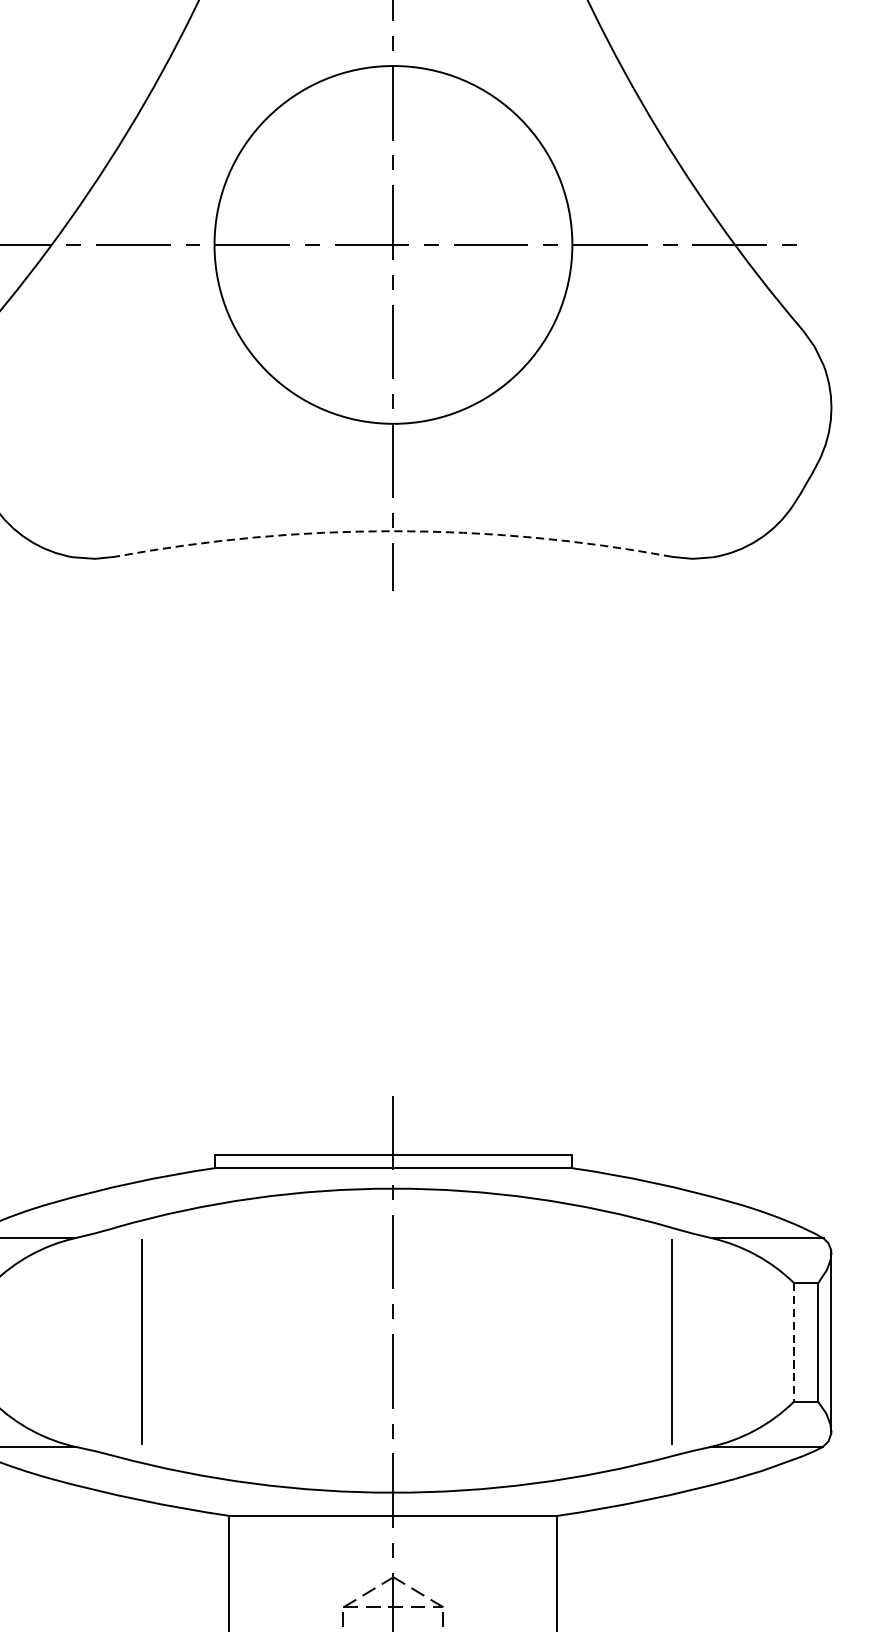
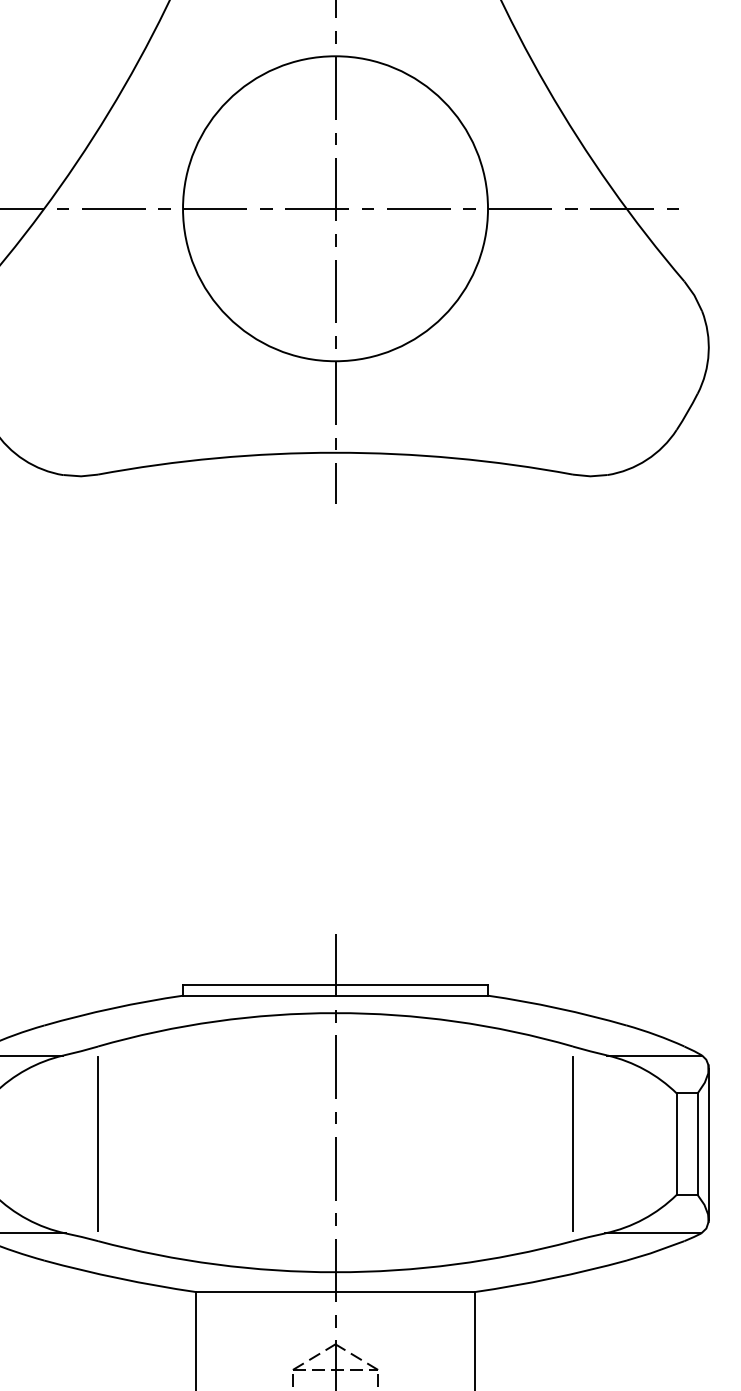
arc: (393, 530) -> (335, 452), dashed -> solid
line: (141, 1341) -> (97, 1143), moved
line: (793, 1342) -> (676, 1144), dashed -> solid

